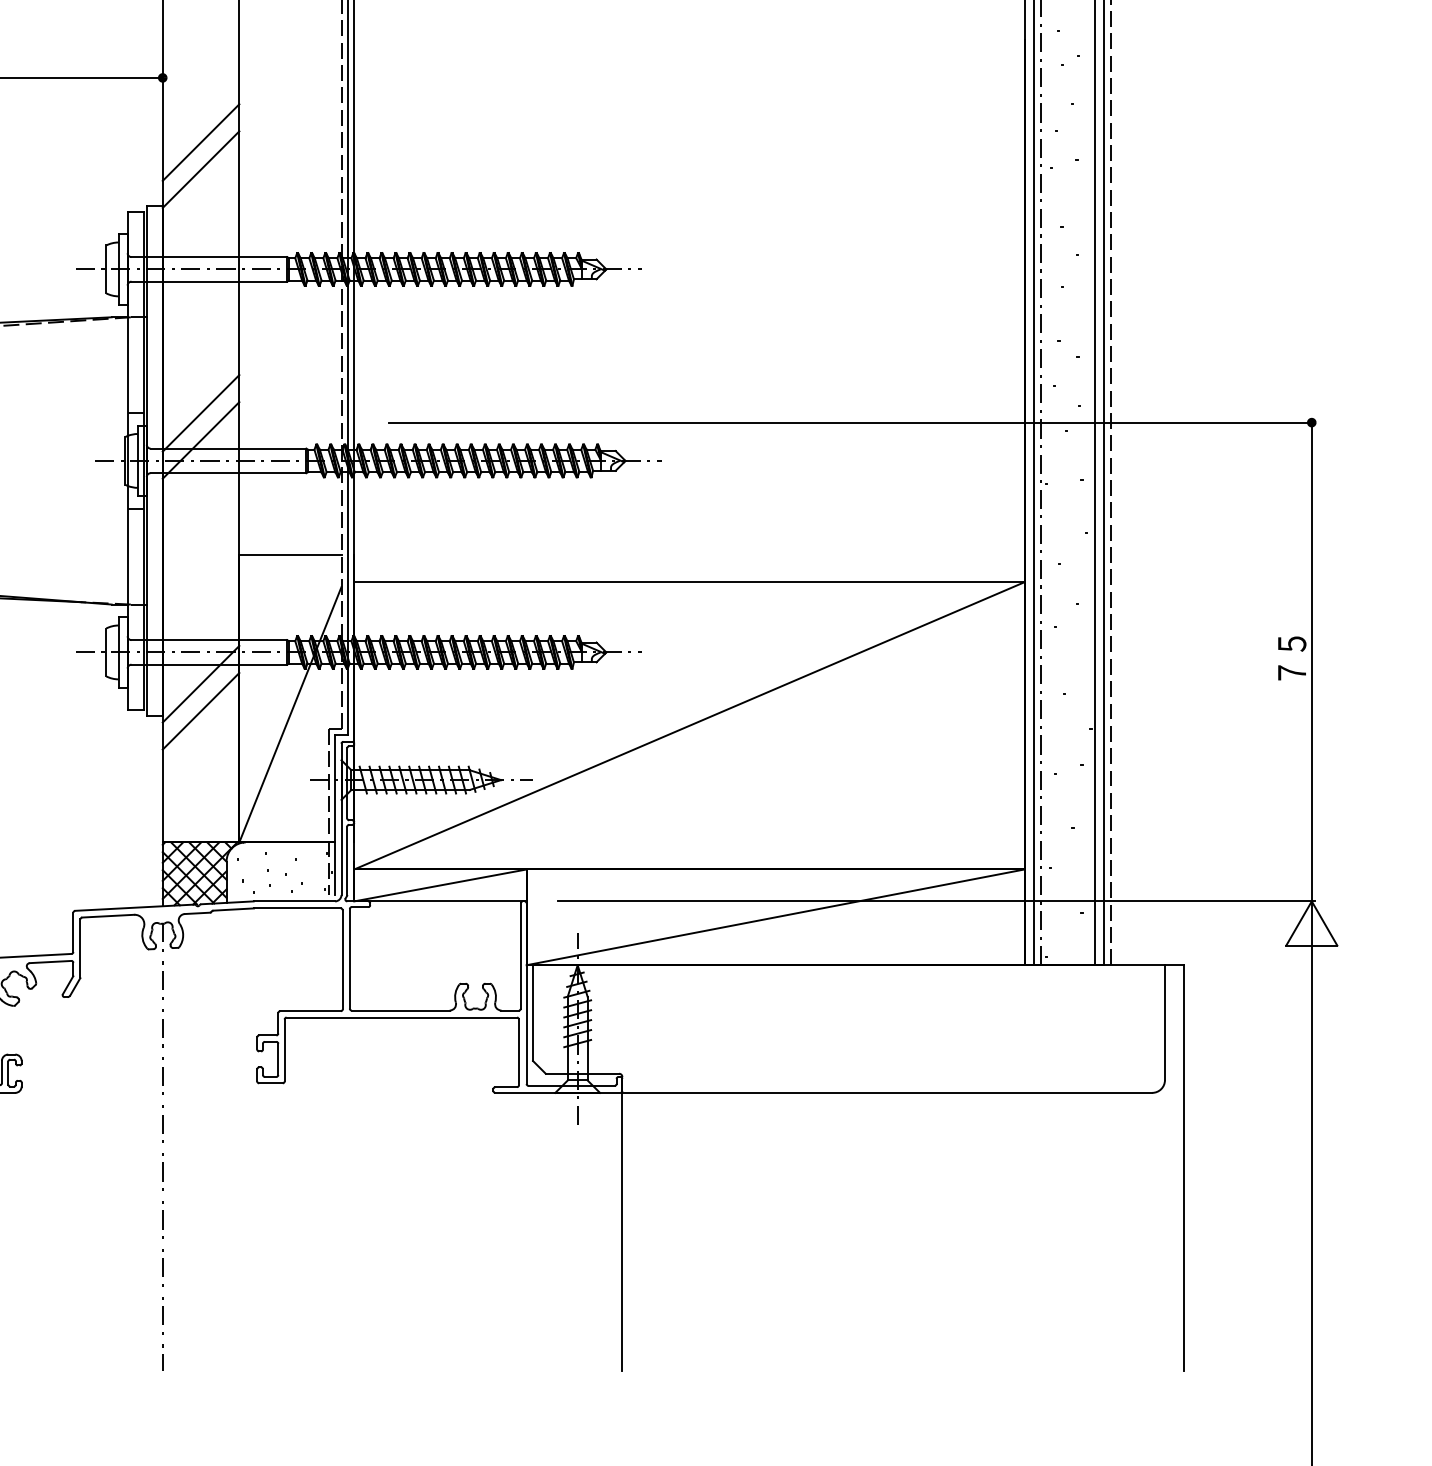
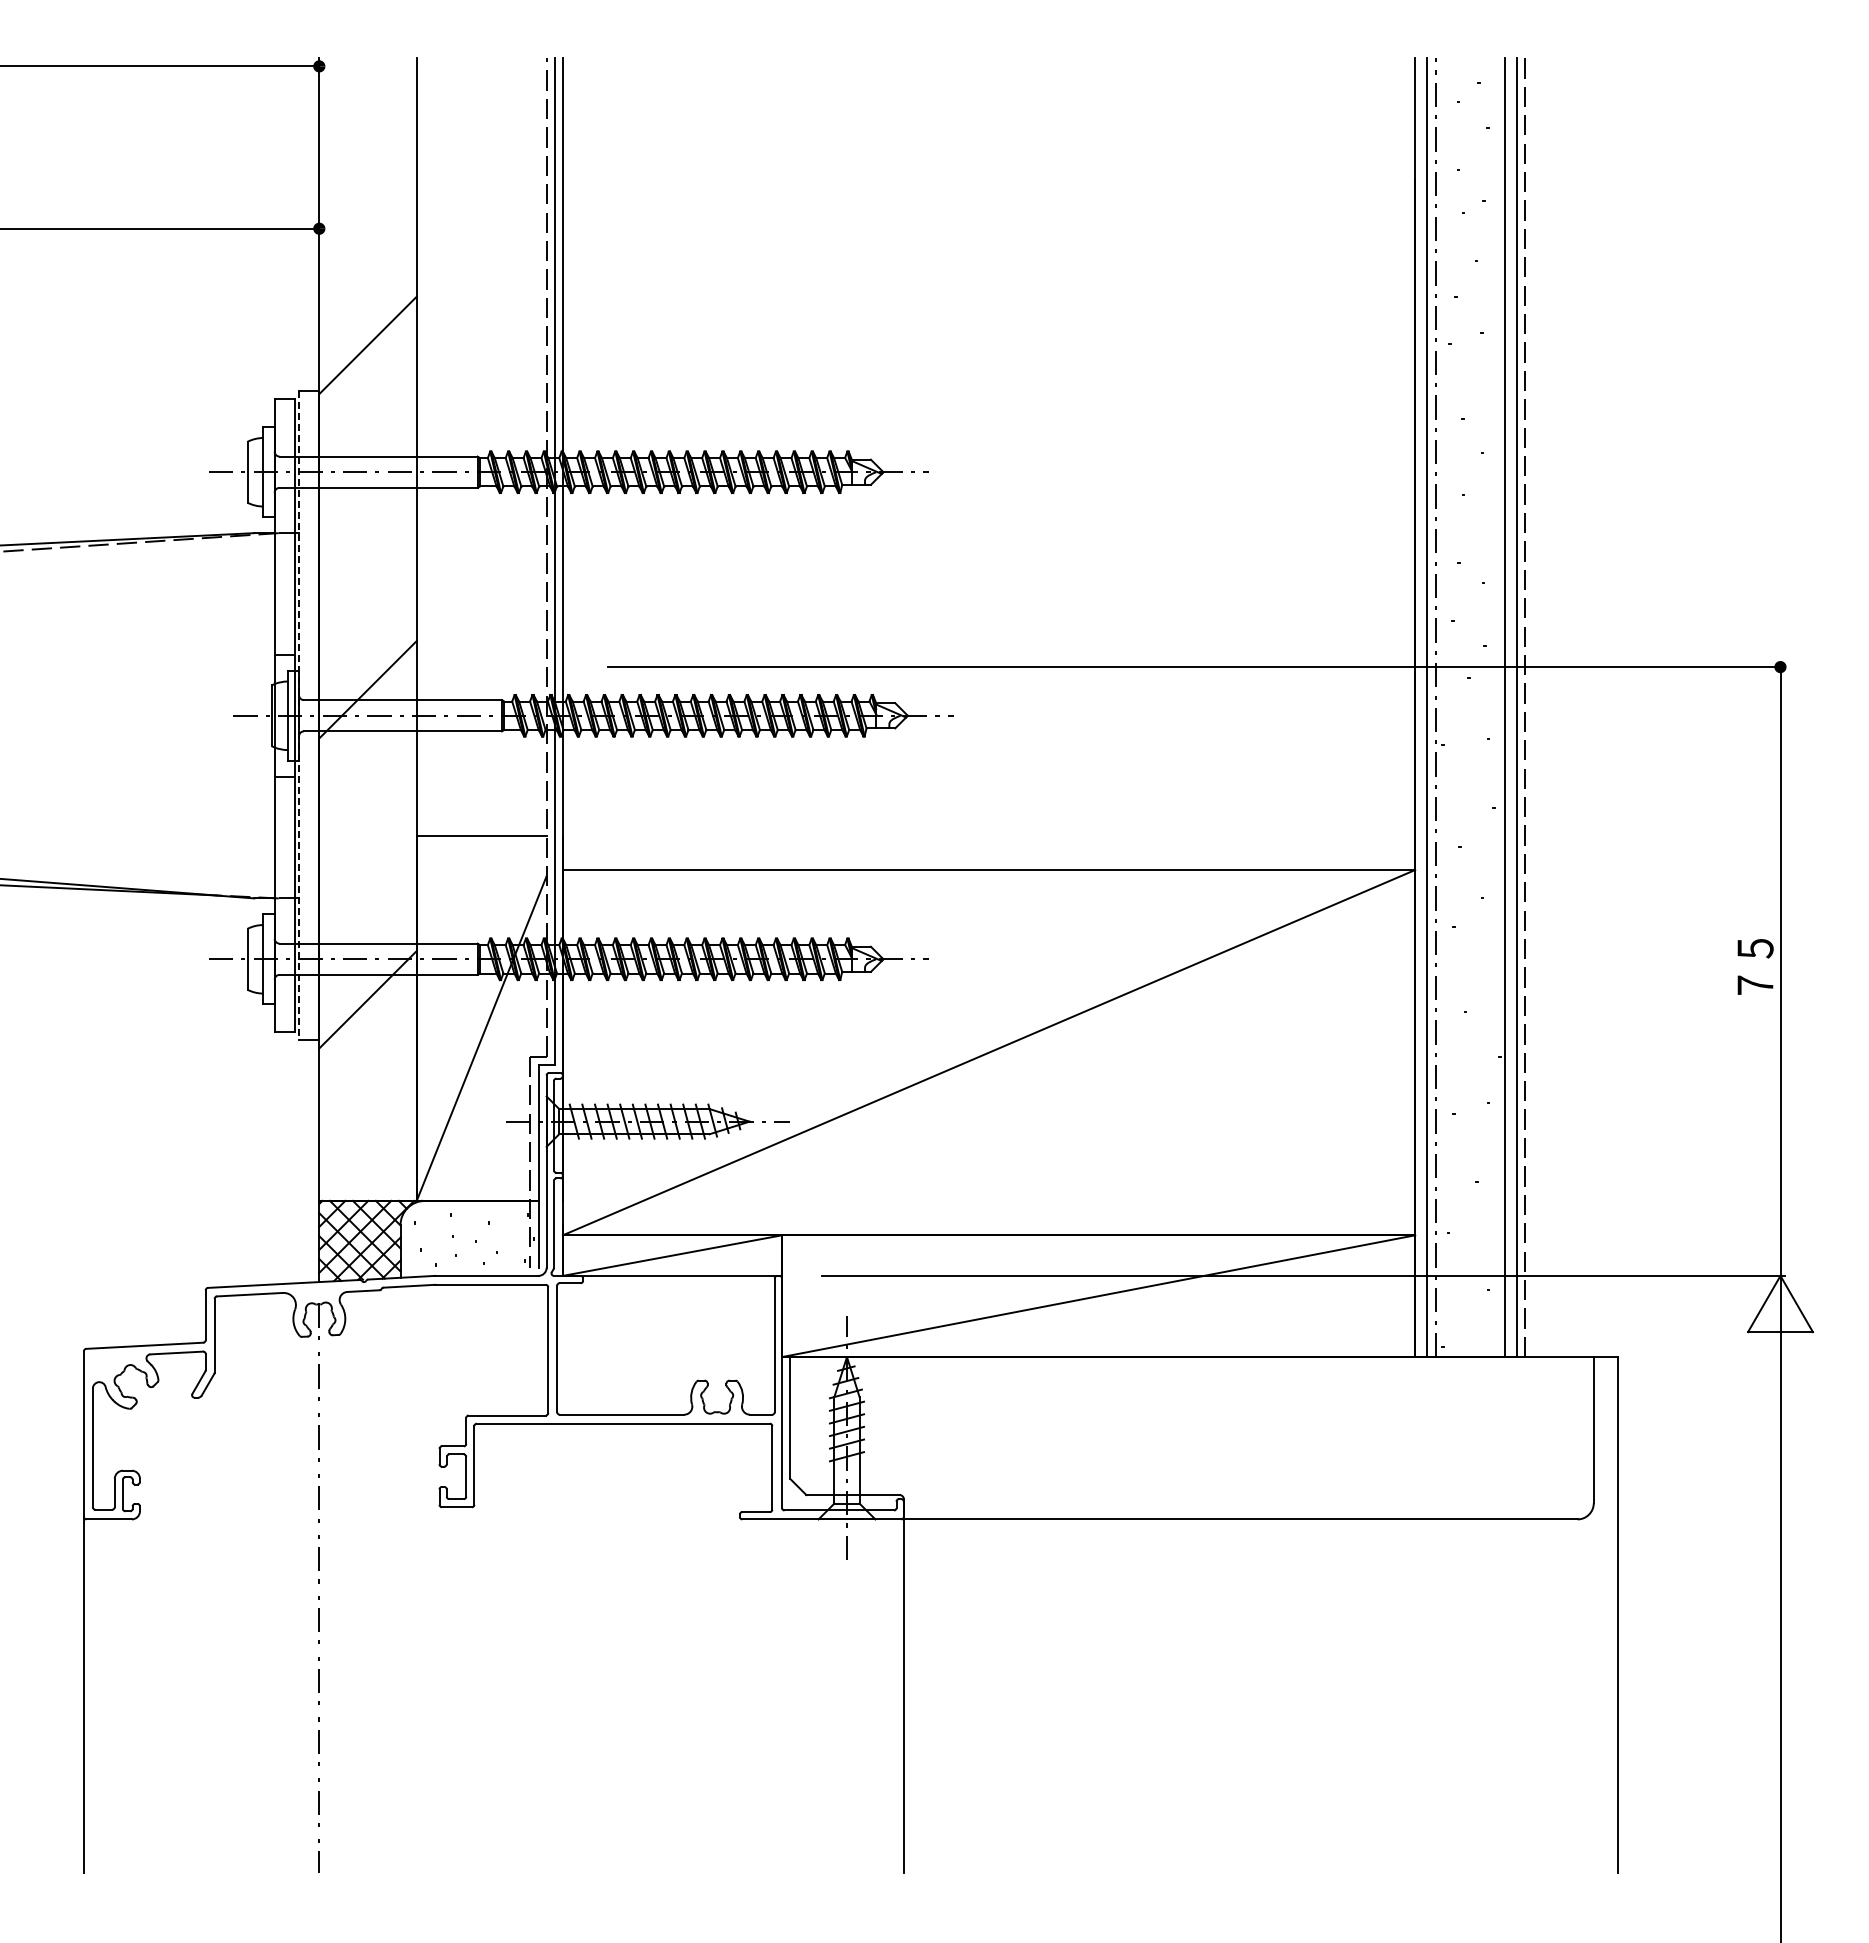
line: (200, 142) -> (367, 310), removed
line: (200, 413) -> (367, 655), removed
line: (147, 460) -> (299, 715), solid -> dashed
line: (200, 710) -> (367, 1033), removed

